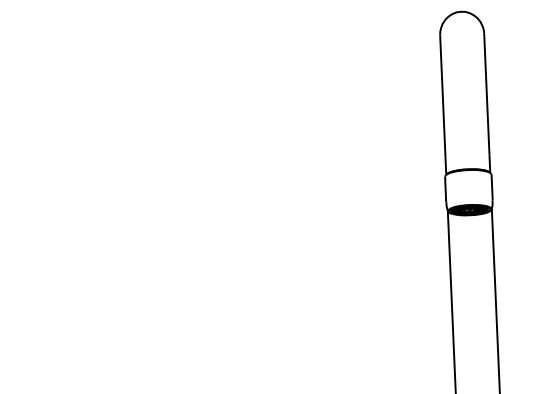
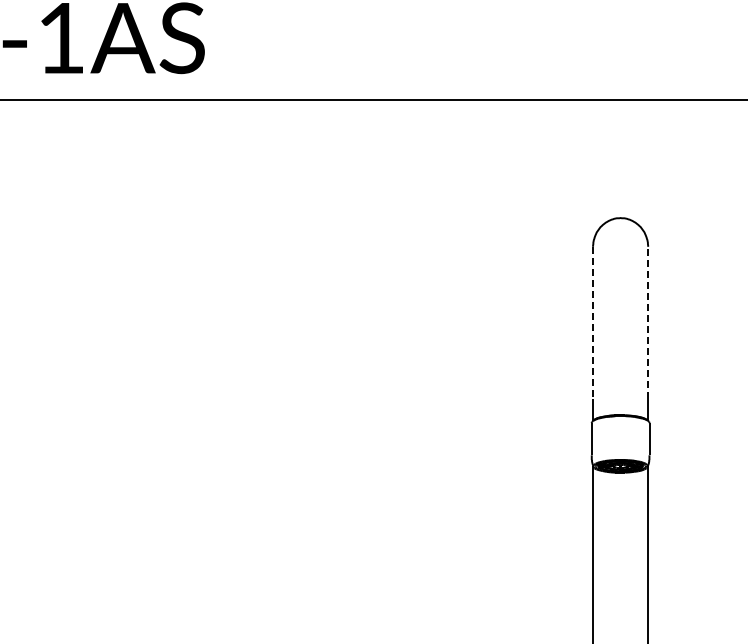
line: (487, 94) -> (648, 322), solid -> dashed
line: (443, 96) -> (593, 323), solid -> dashed

